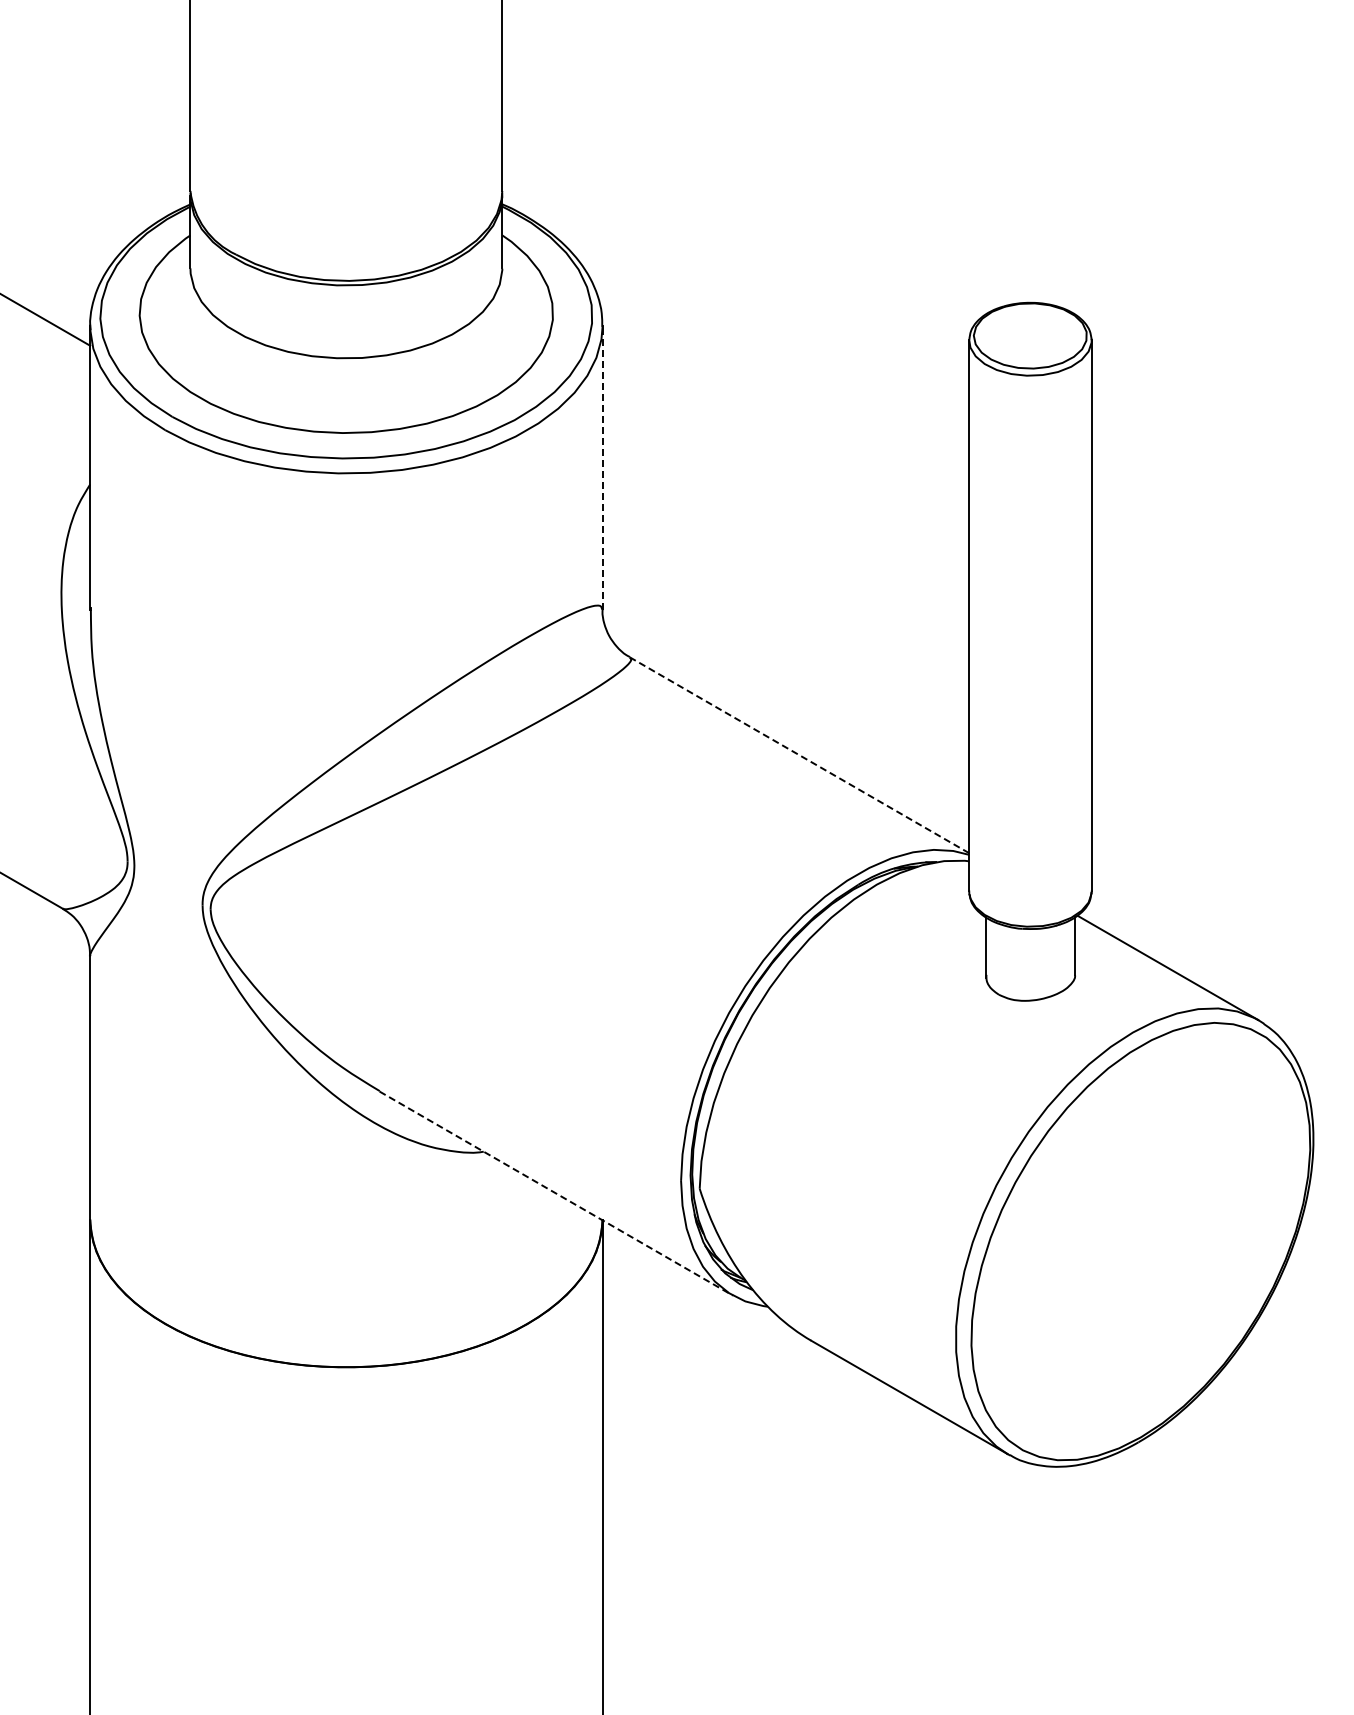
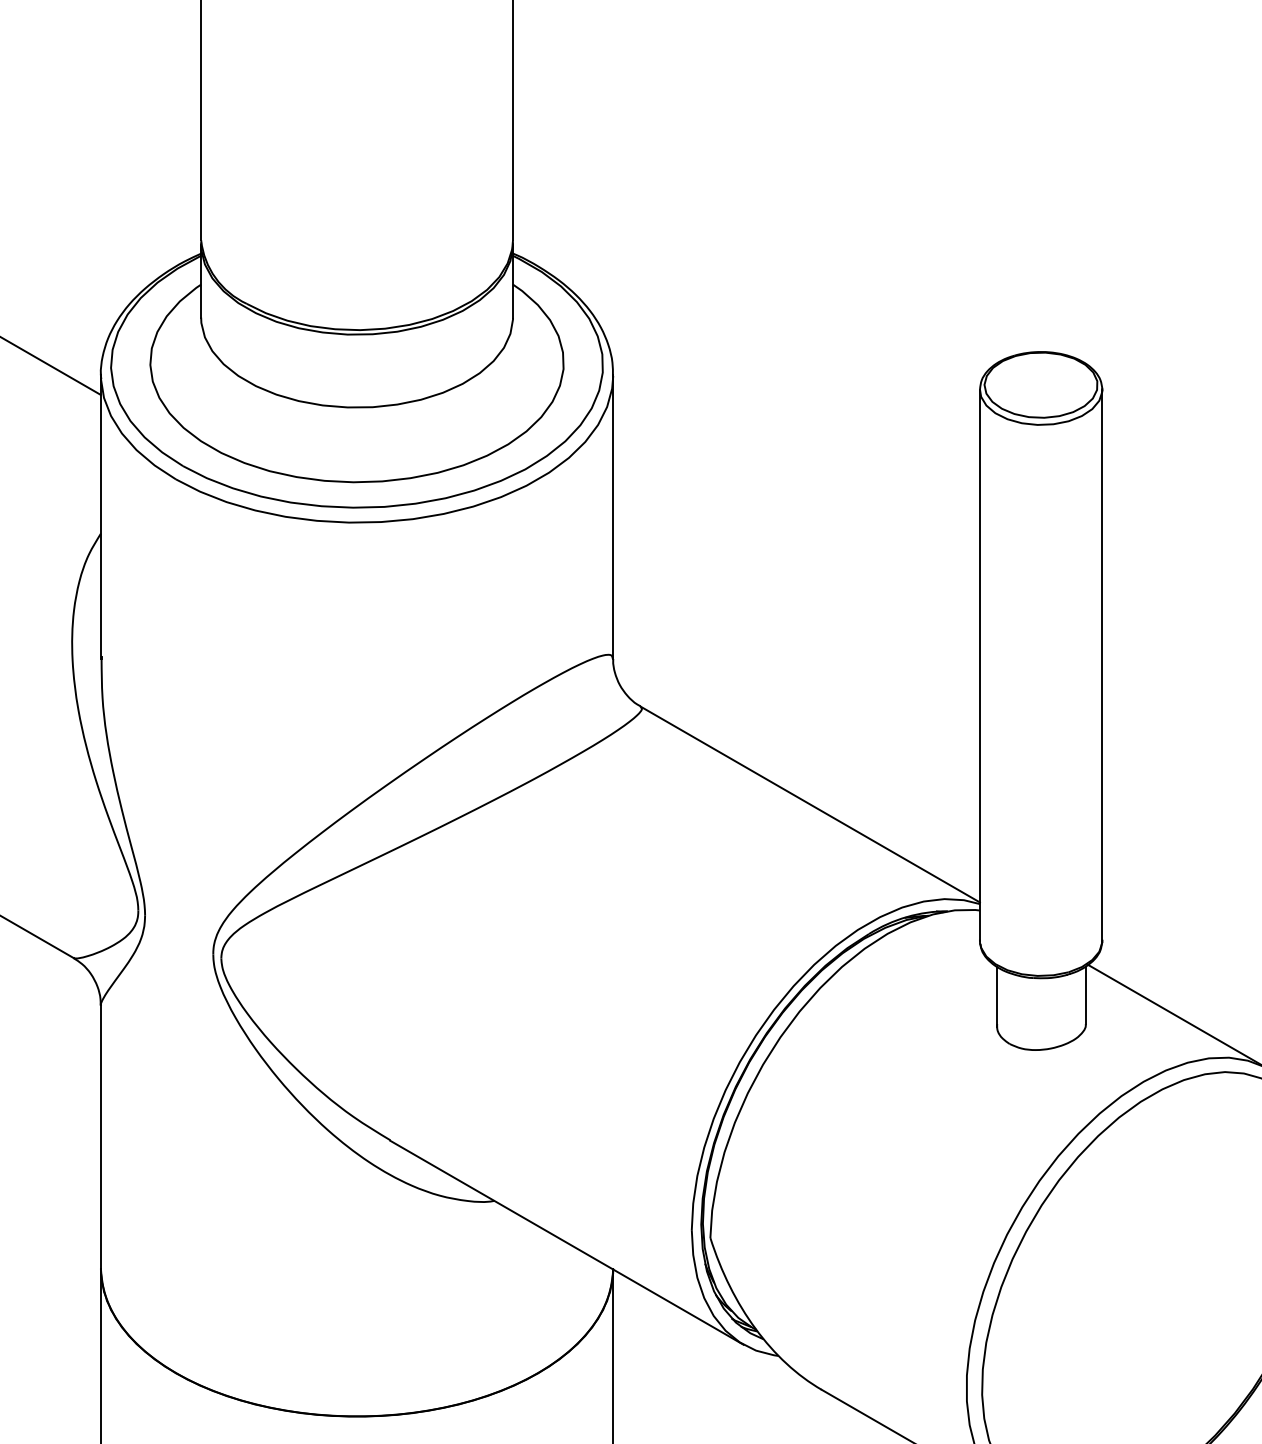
line: (602, 467) -> (613, 516), dashed -> solid
line: (799, 755) -> (810, 804), dashed -> solid
line: (556, 1193) -> (567, 1242), dashed -> solid

